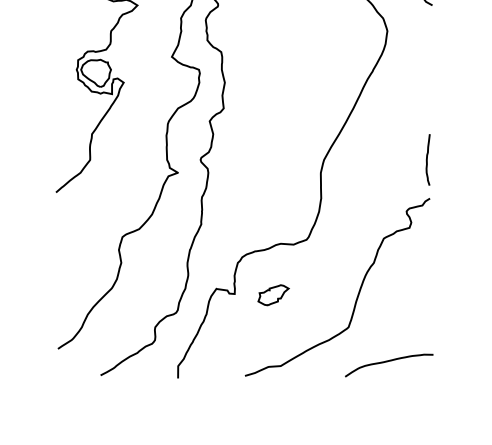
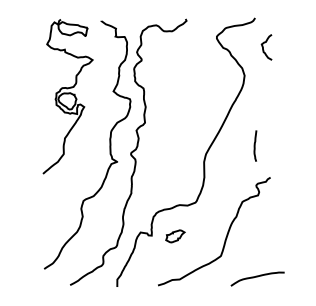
curve: (428, 158) -> (255, 145), moved
curve: (388, 362) -> (257, 277), moved

